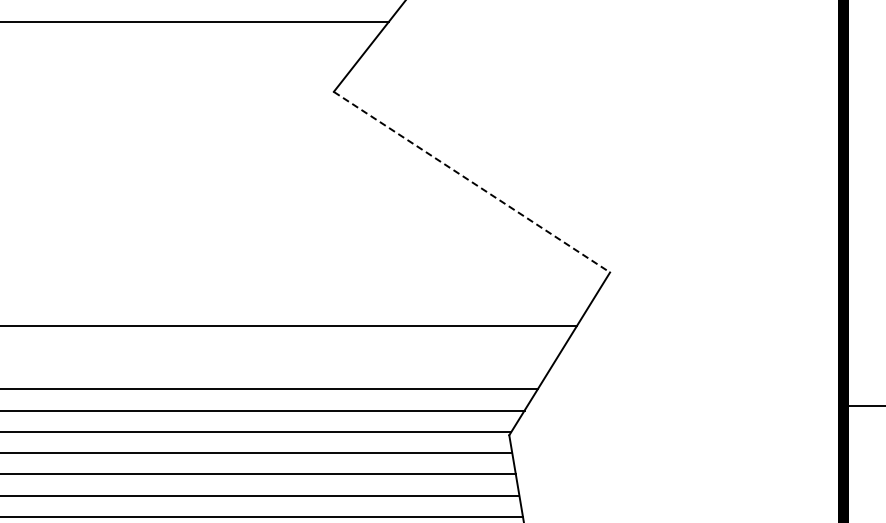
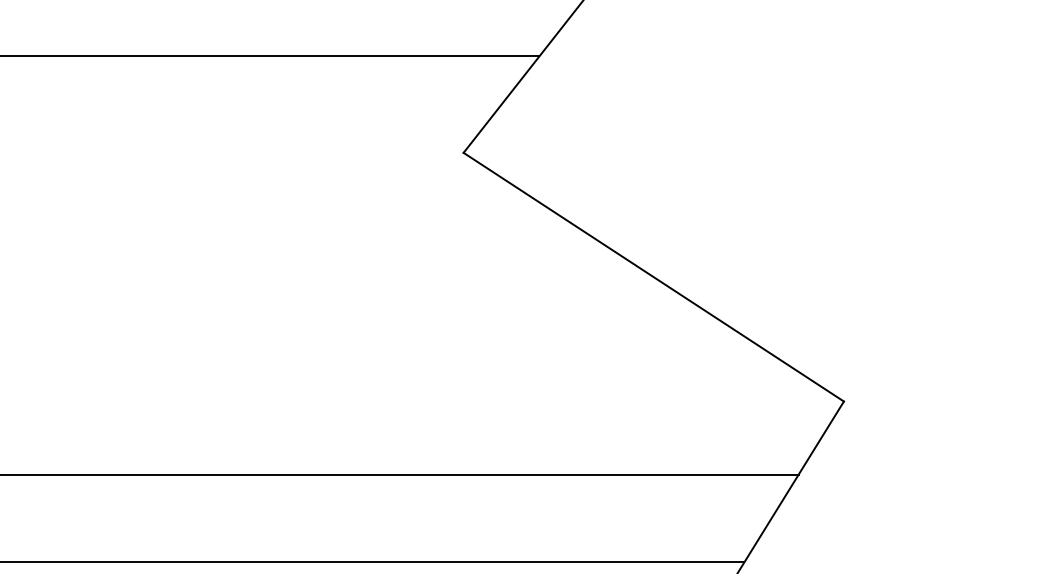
line: (472, 182) -> (654, 277), dashed -> solid

